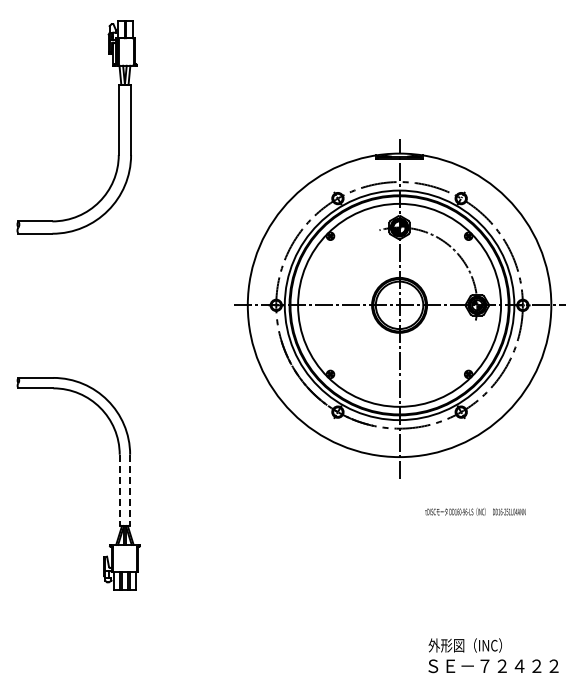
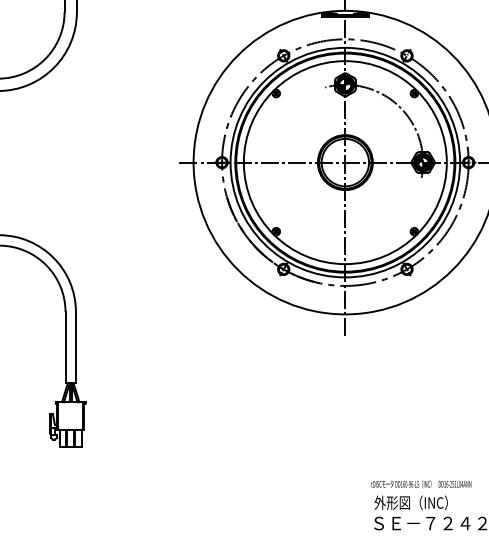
line: (119, 490) -> (65, 347), dashed -> solid
line: (130, 490) -> (76, 347), dashed -> solid
text: (475, 511) -> (421, 483), moved

